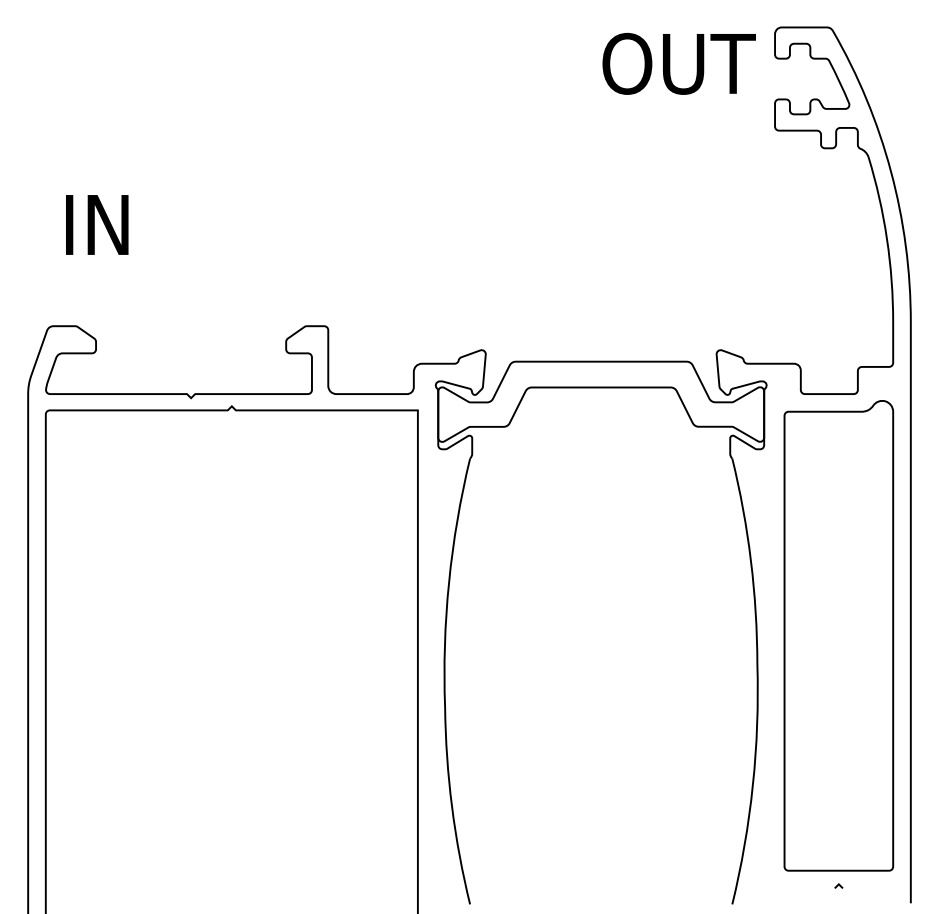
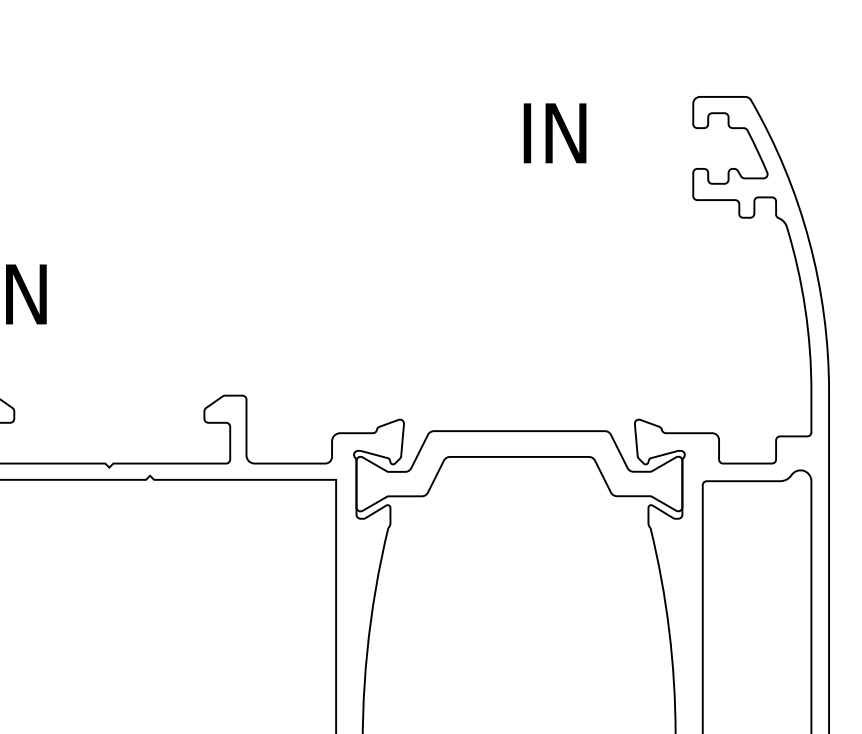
text: (678, 63) -> (596, 132), OUT -> IN

